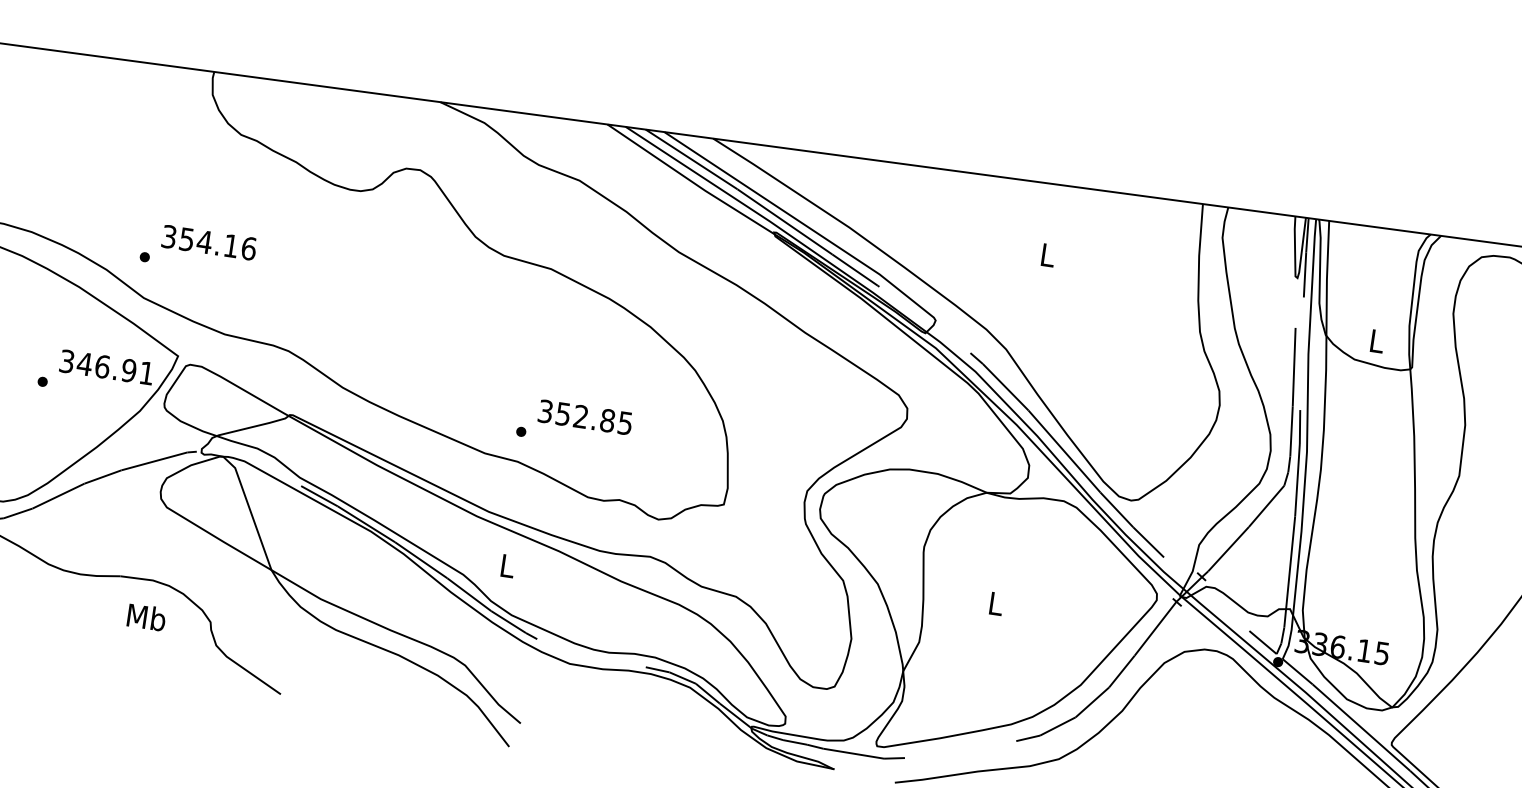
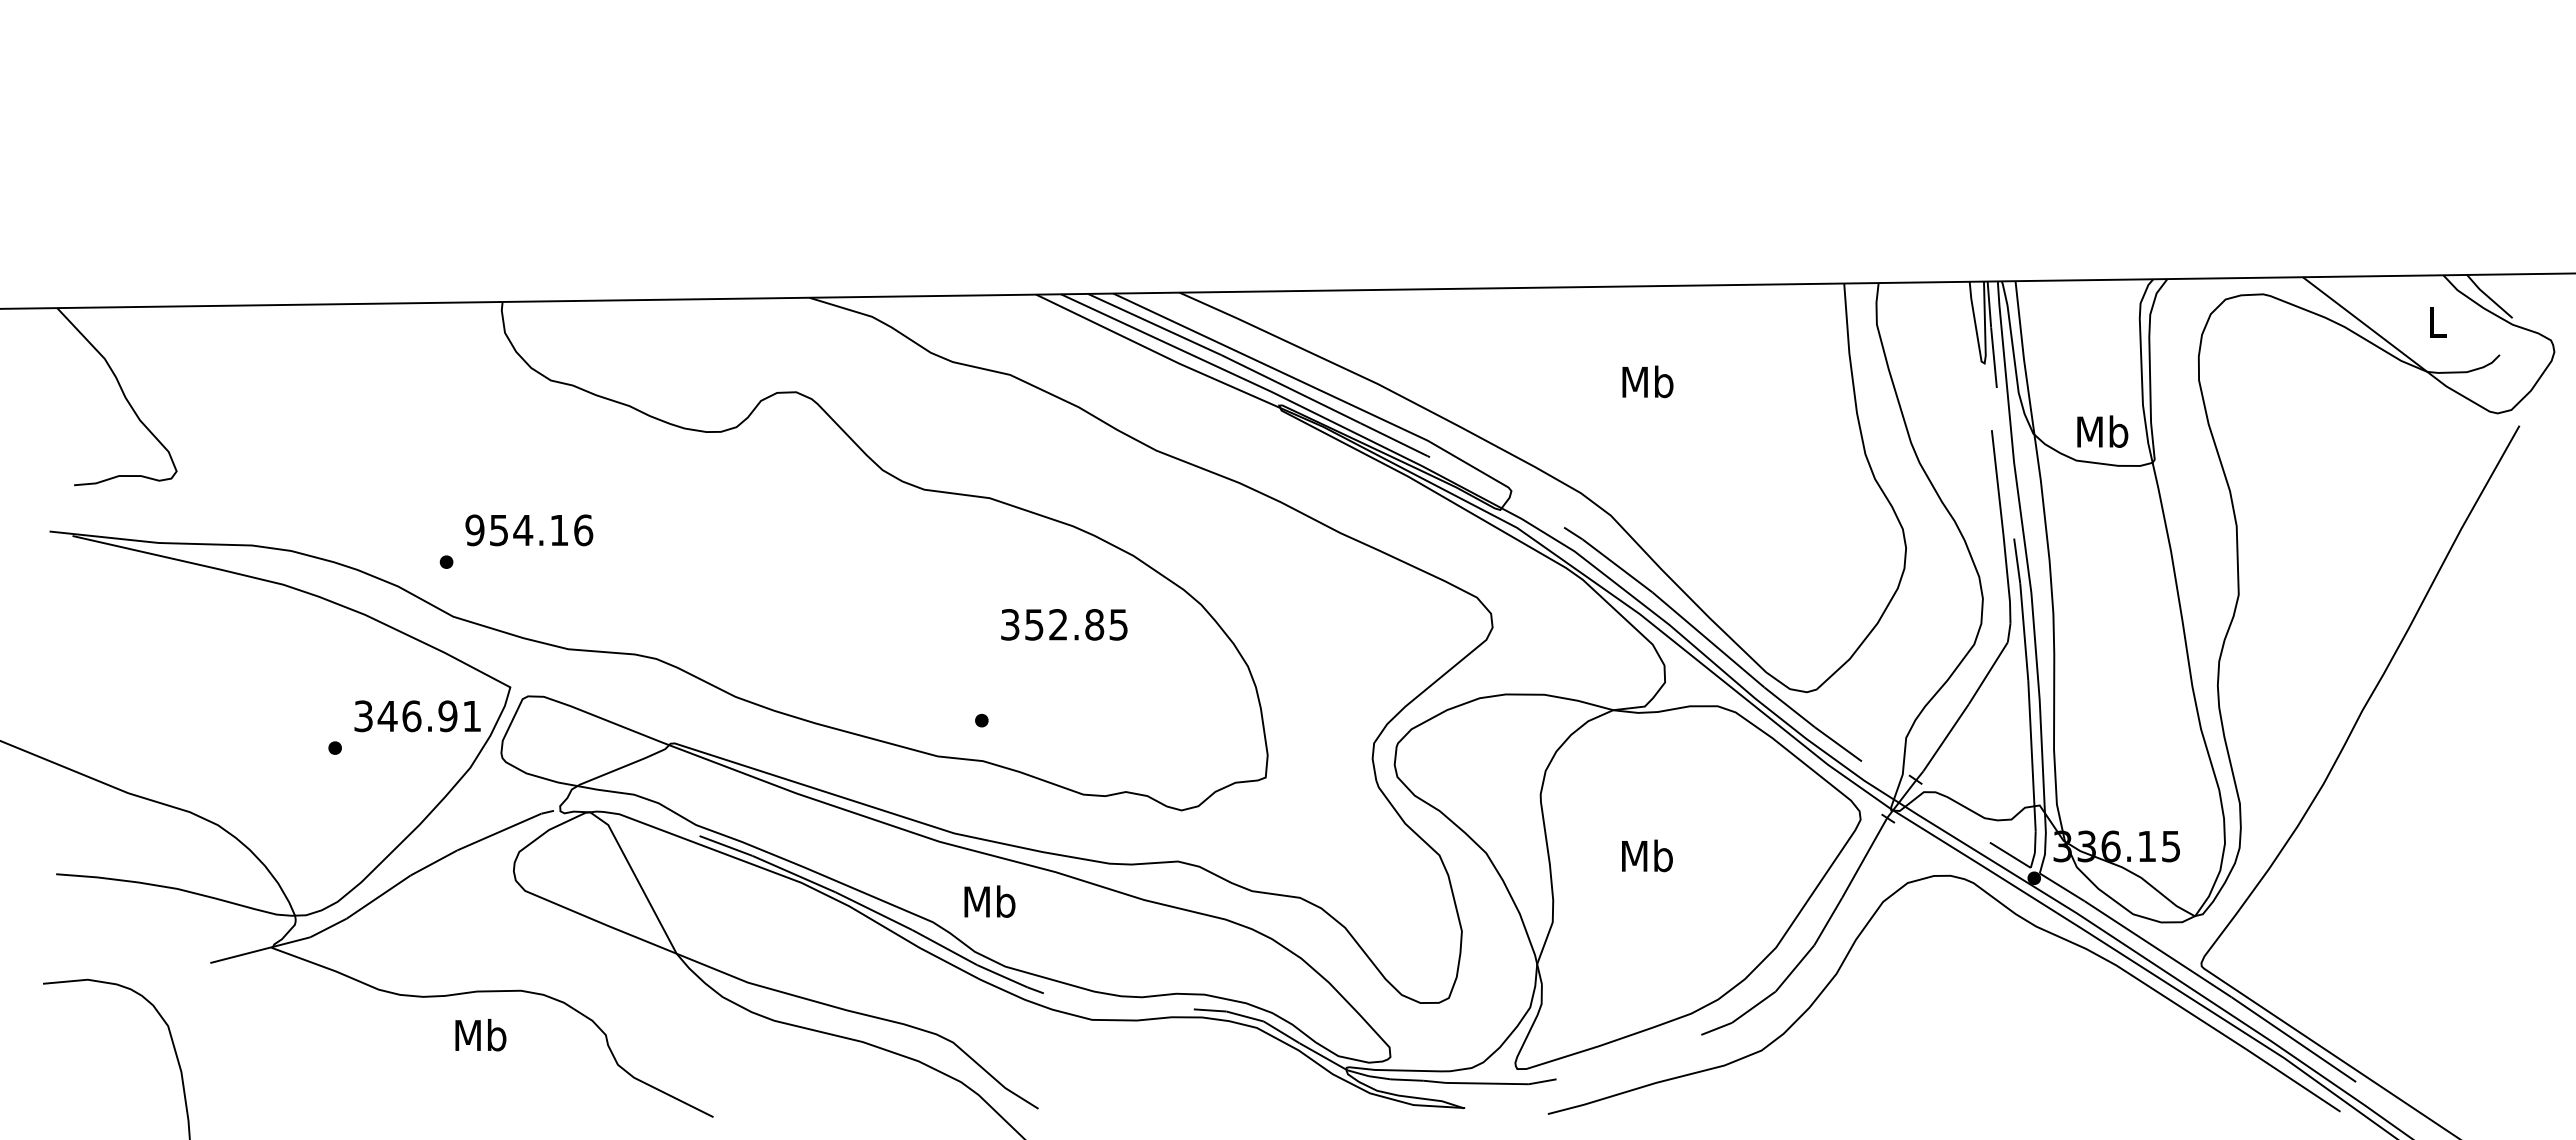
text: (168, 236) -> (474, 530), 354.16 -> 954.16
text: (1047, 254) -> (1647, 381), L -> Mb
text: (1376, 340) -> (2102, 431), L -> Mb
text: (585, 417) -> (1064, 624), moved
text: (507, 565) -> (989, 901), L -> Mb
text: (996, 603) -> (1647, 855), L -> Mb
text: (146, 617) -> (480, 1035), moved

